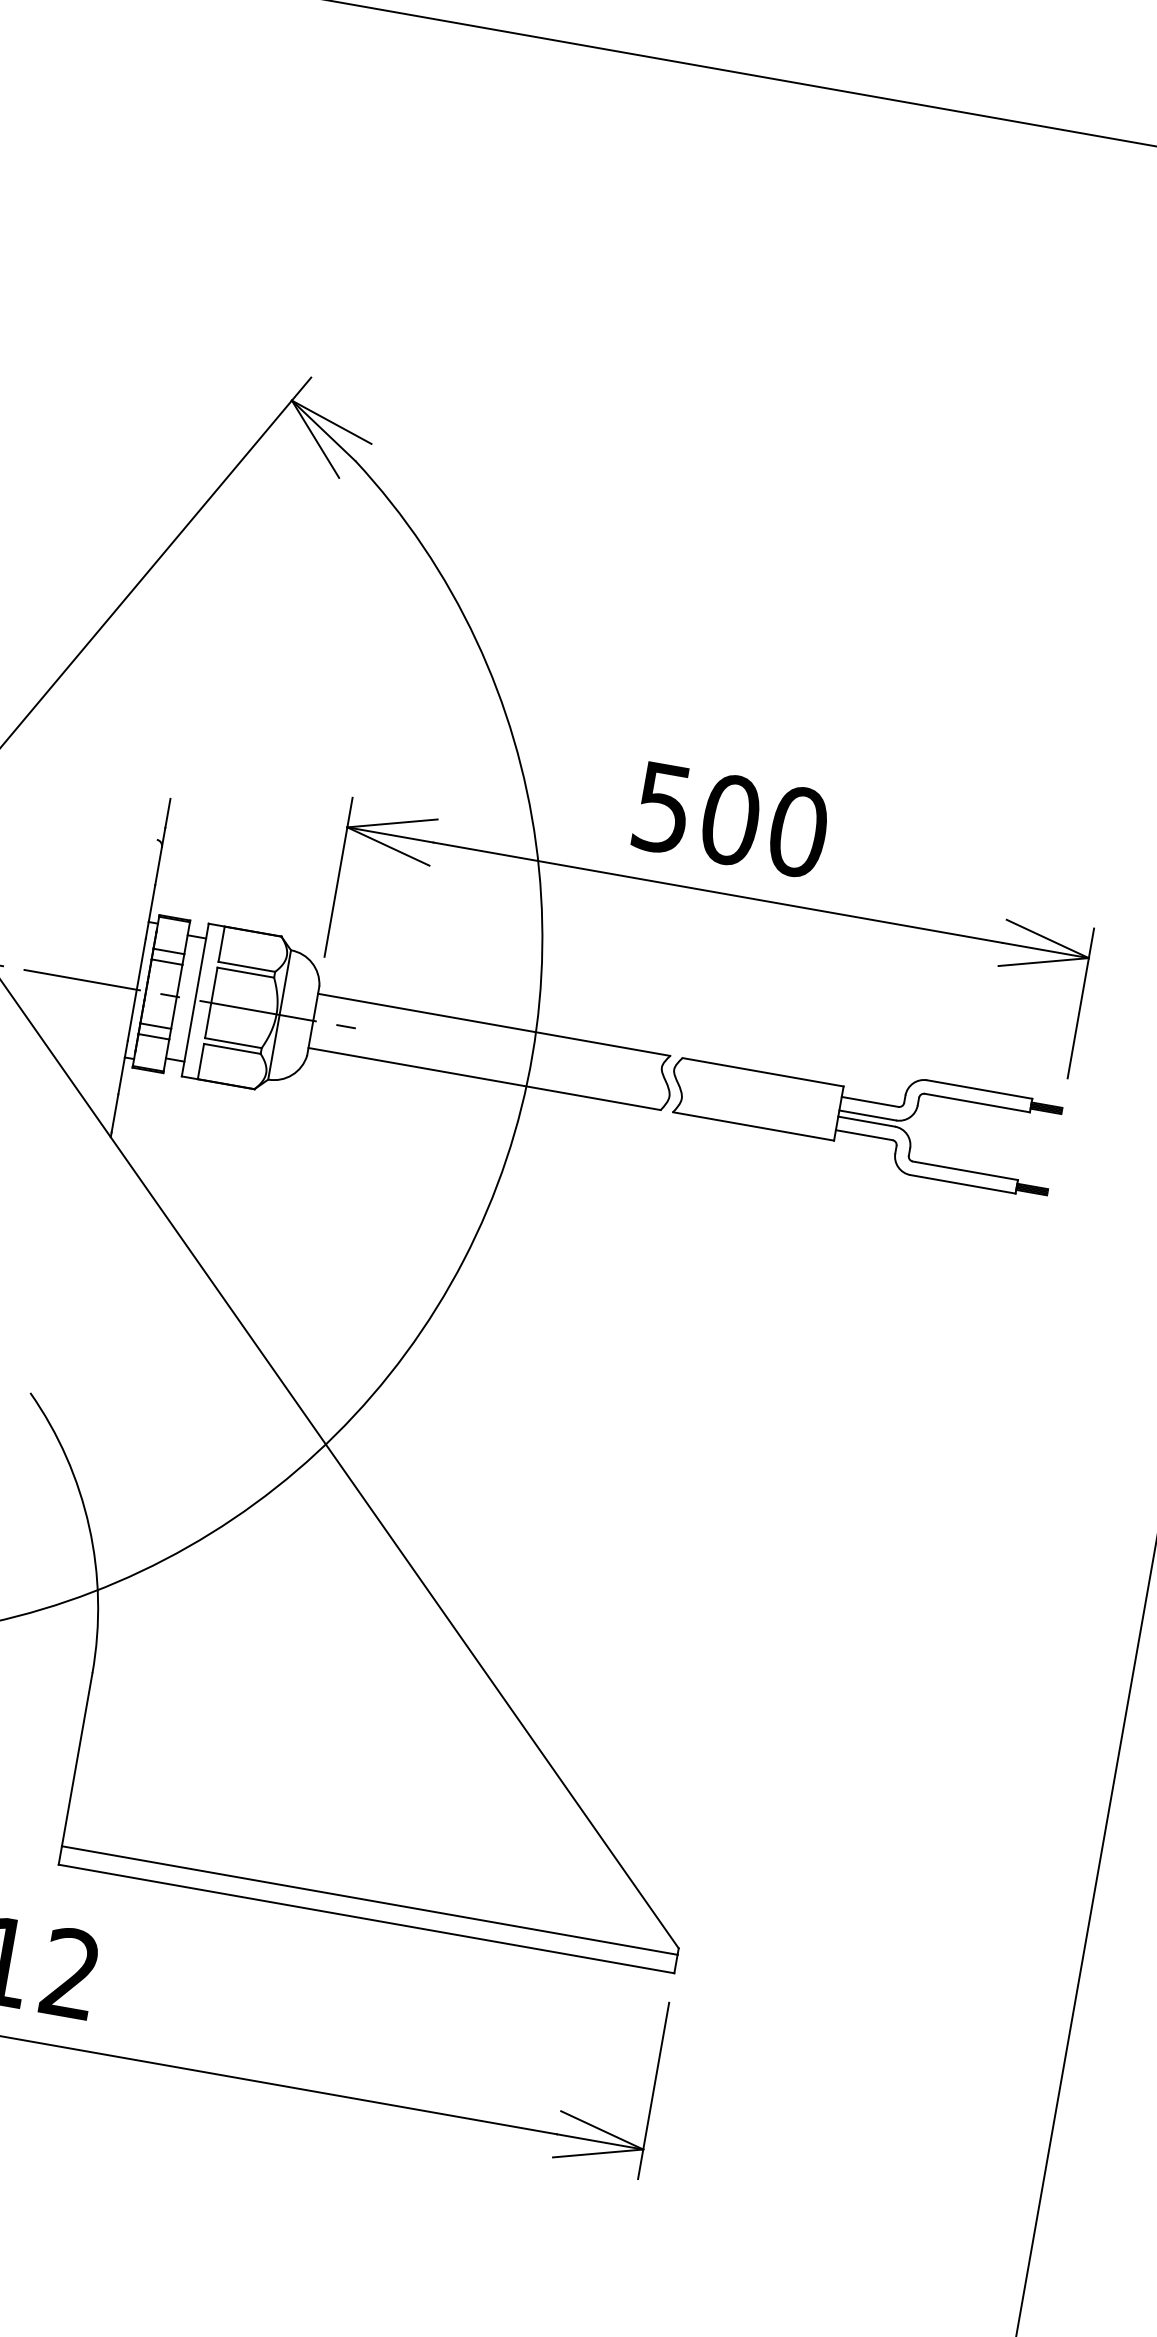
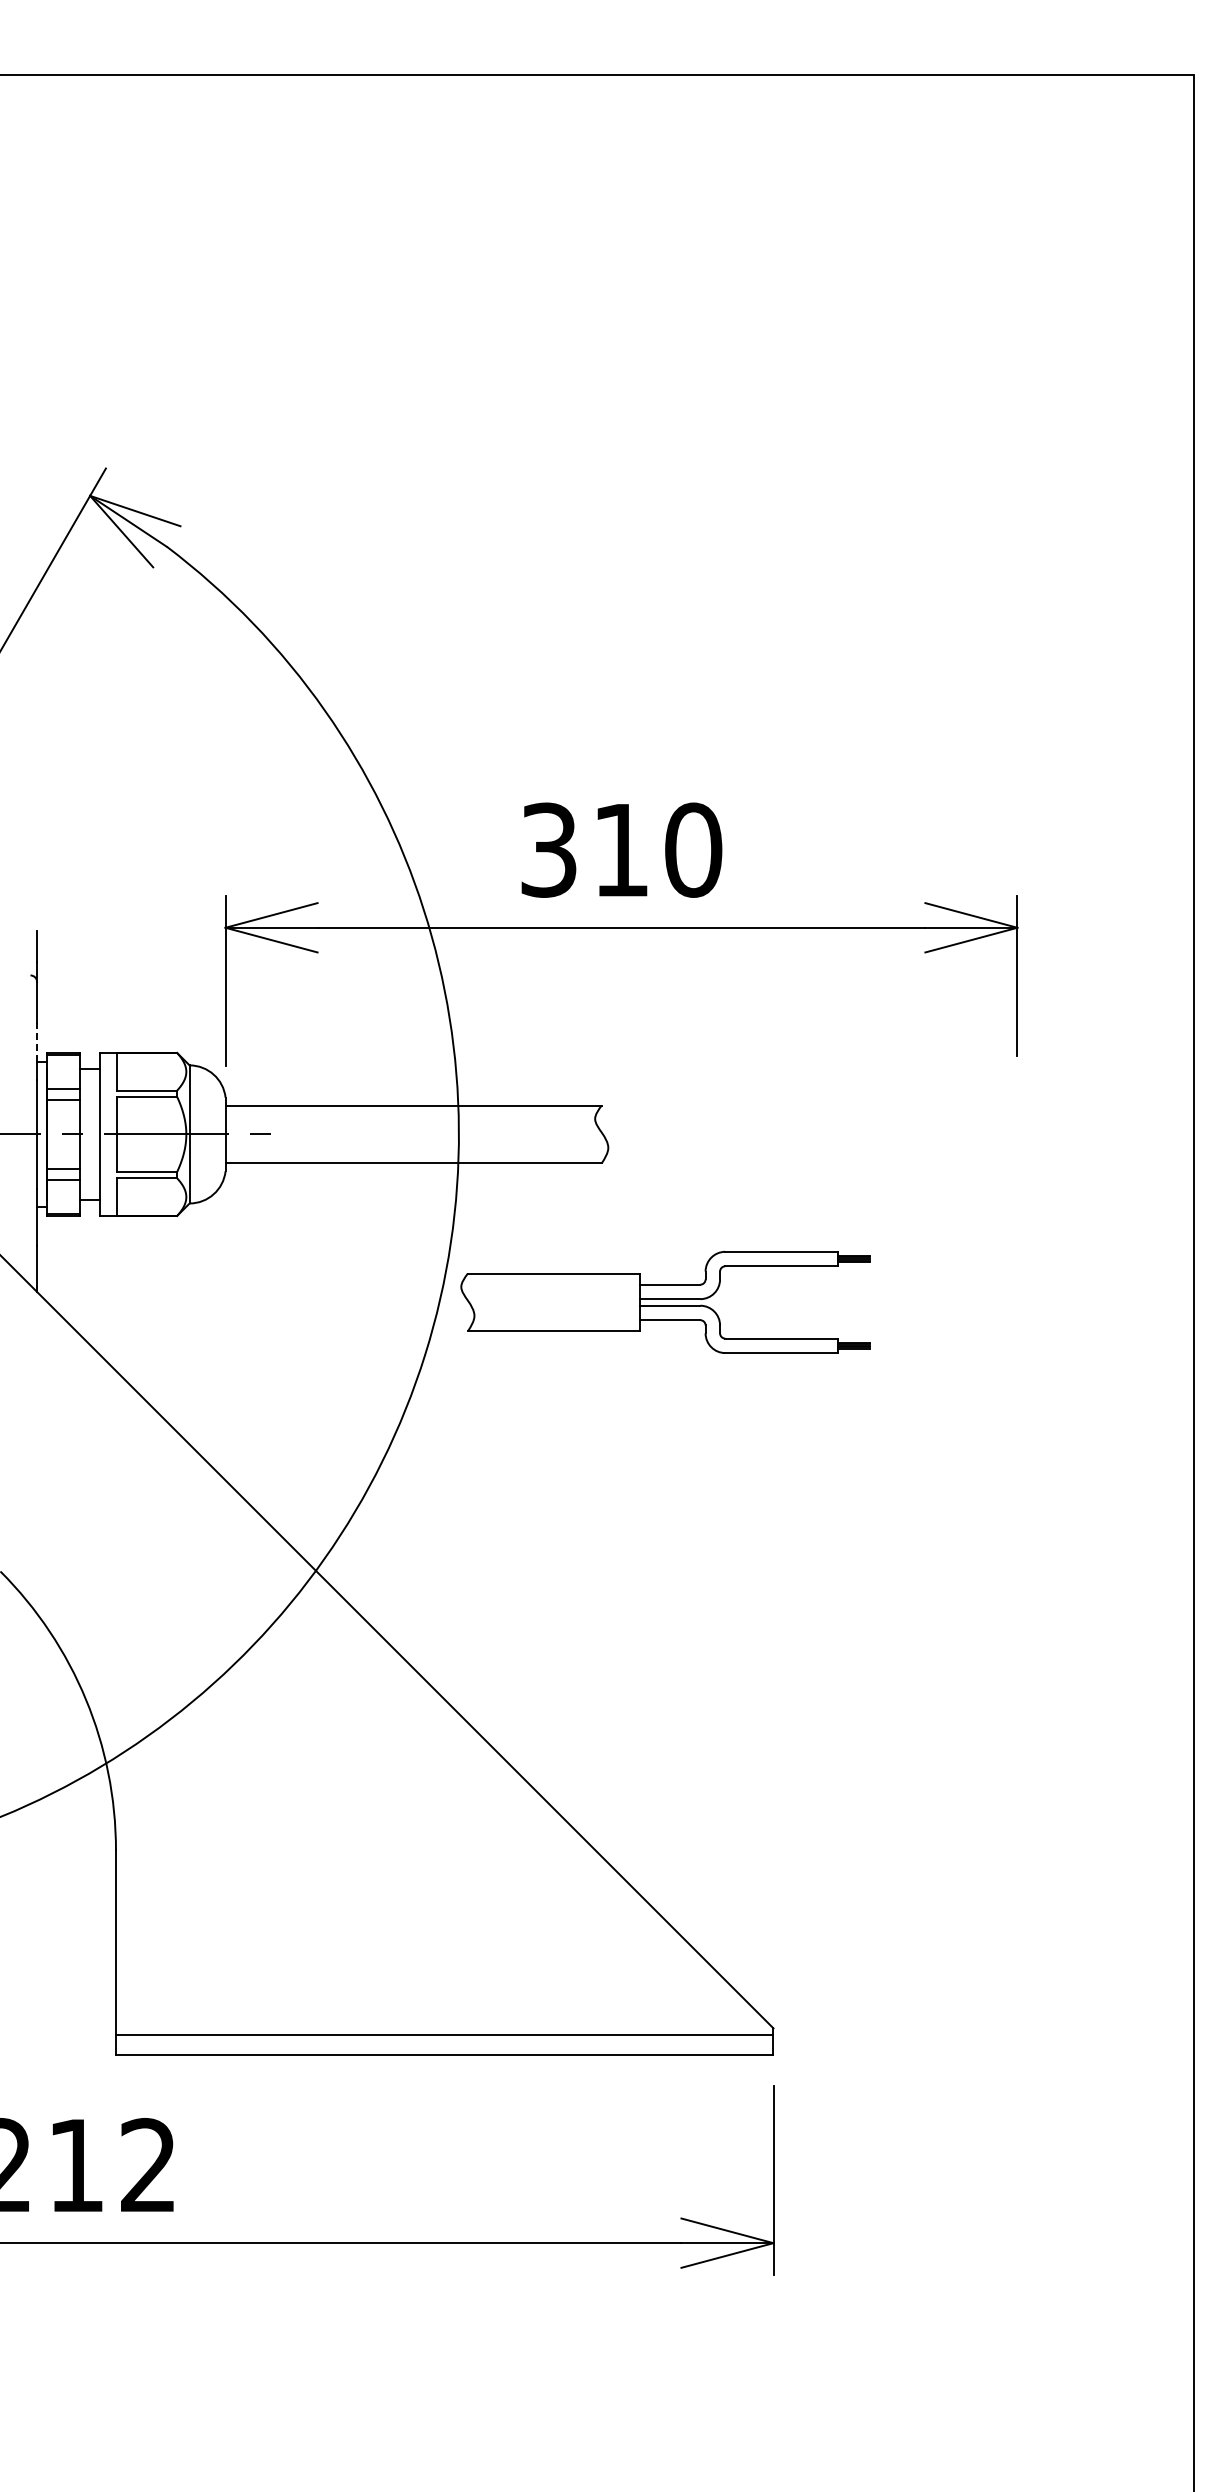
text: (697, 813) -> (585, 849), 500 -> 310
line: (152, 903) -> (37, 1042), solid -> dashed
part: (862, 1117) -> (665, 1302), moved

